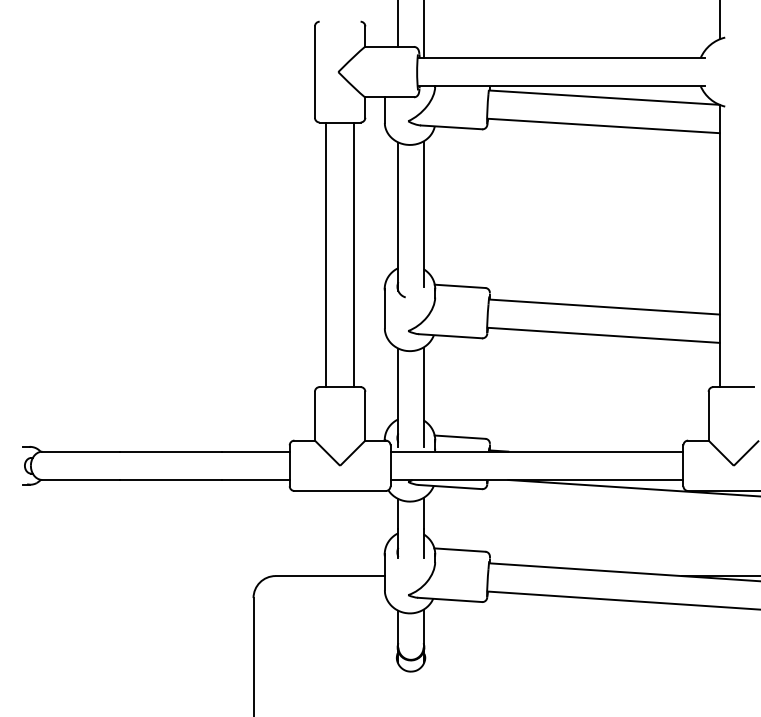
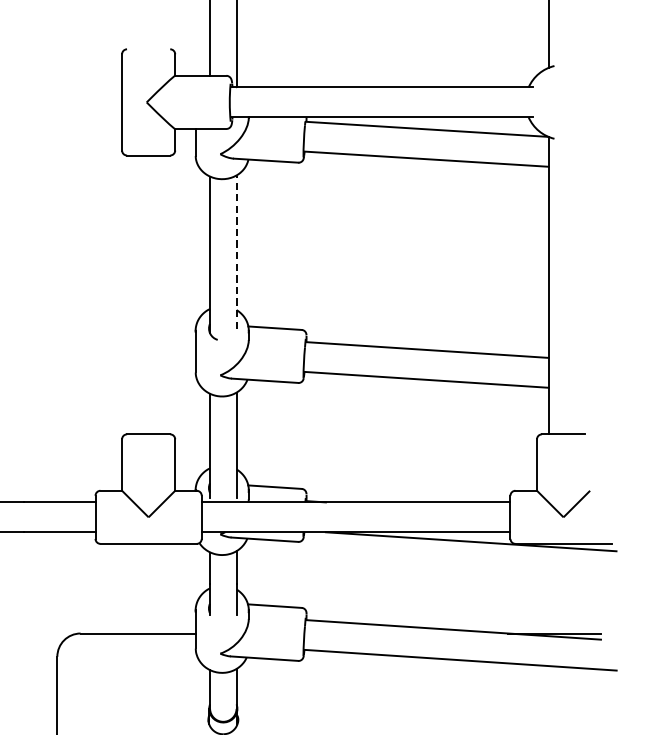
line: (423, 214) -> (236, 252), solid -> dashed
line: (325, 254) -> (133, 294), removed
line: (354, 254) -> (163, 294), removed

